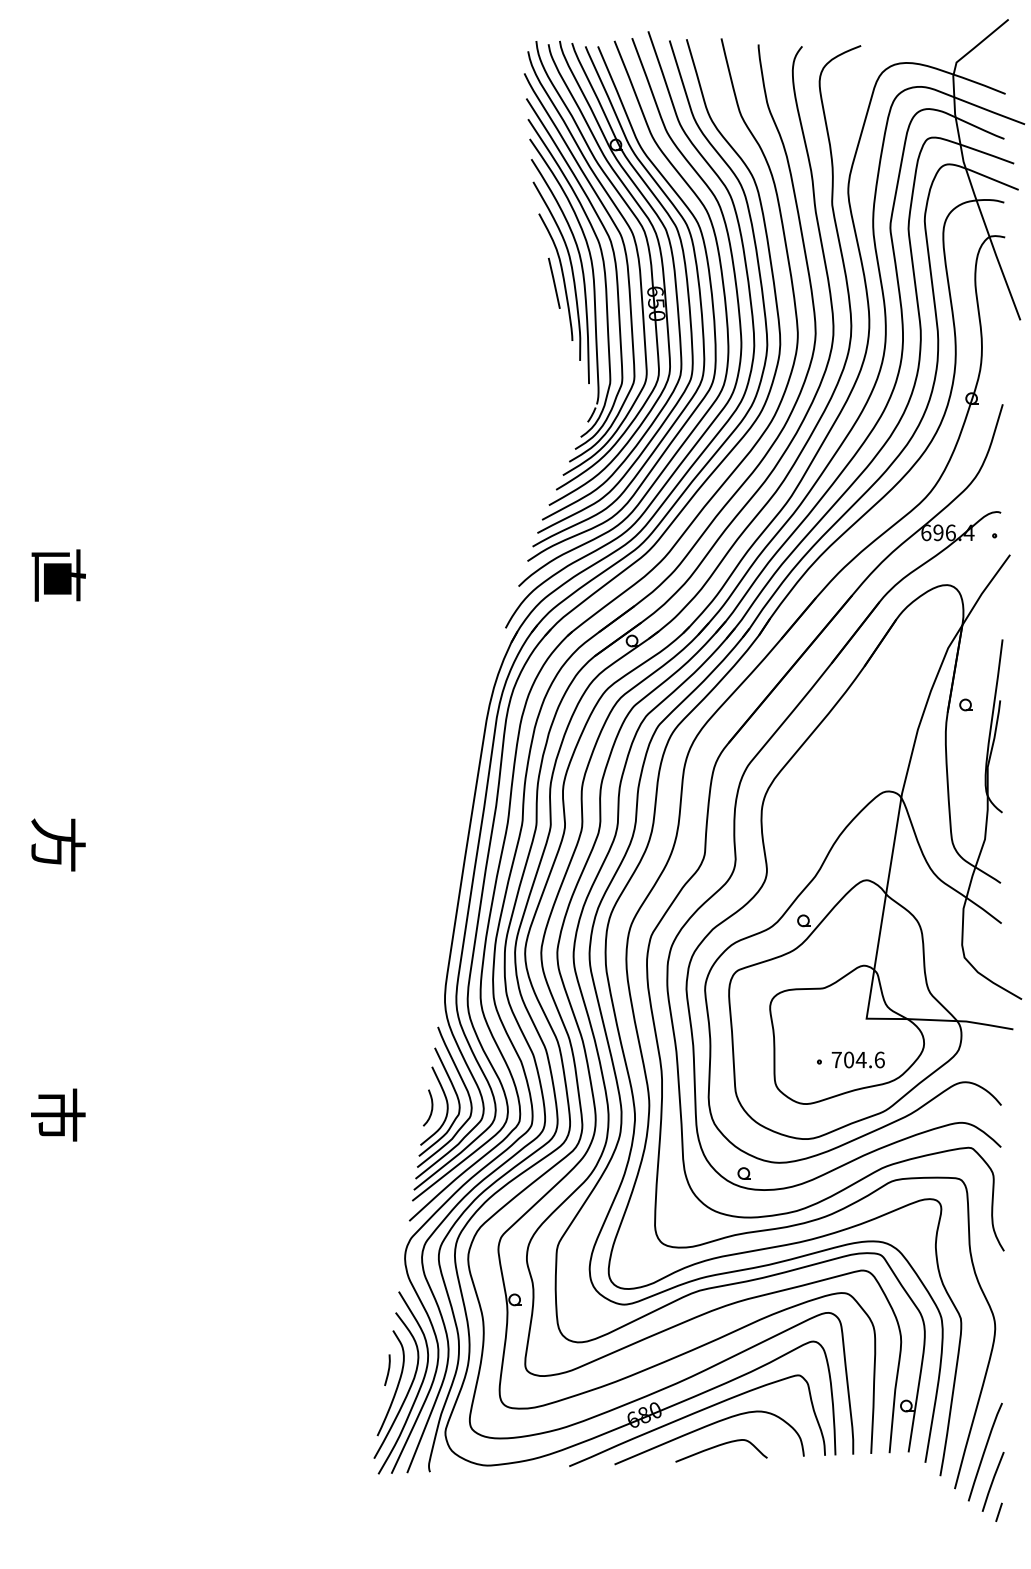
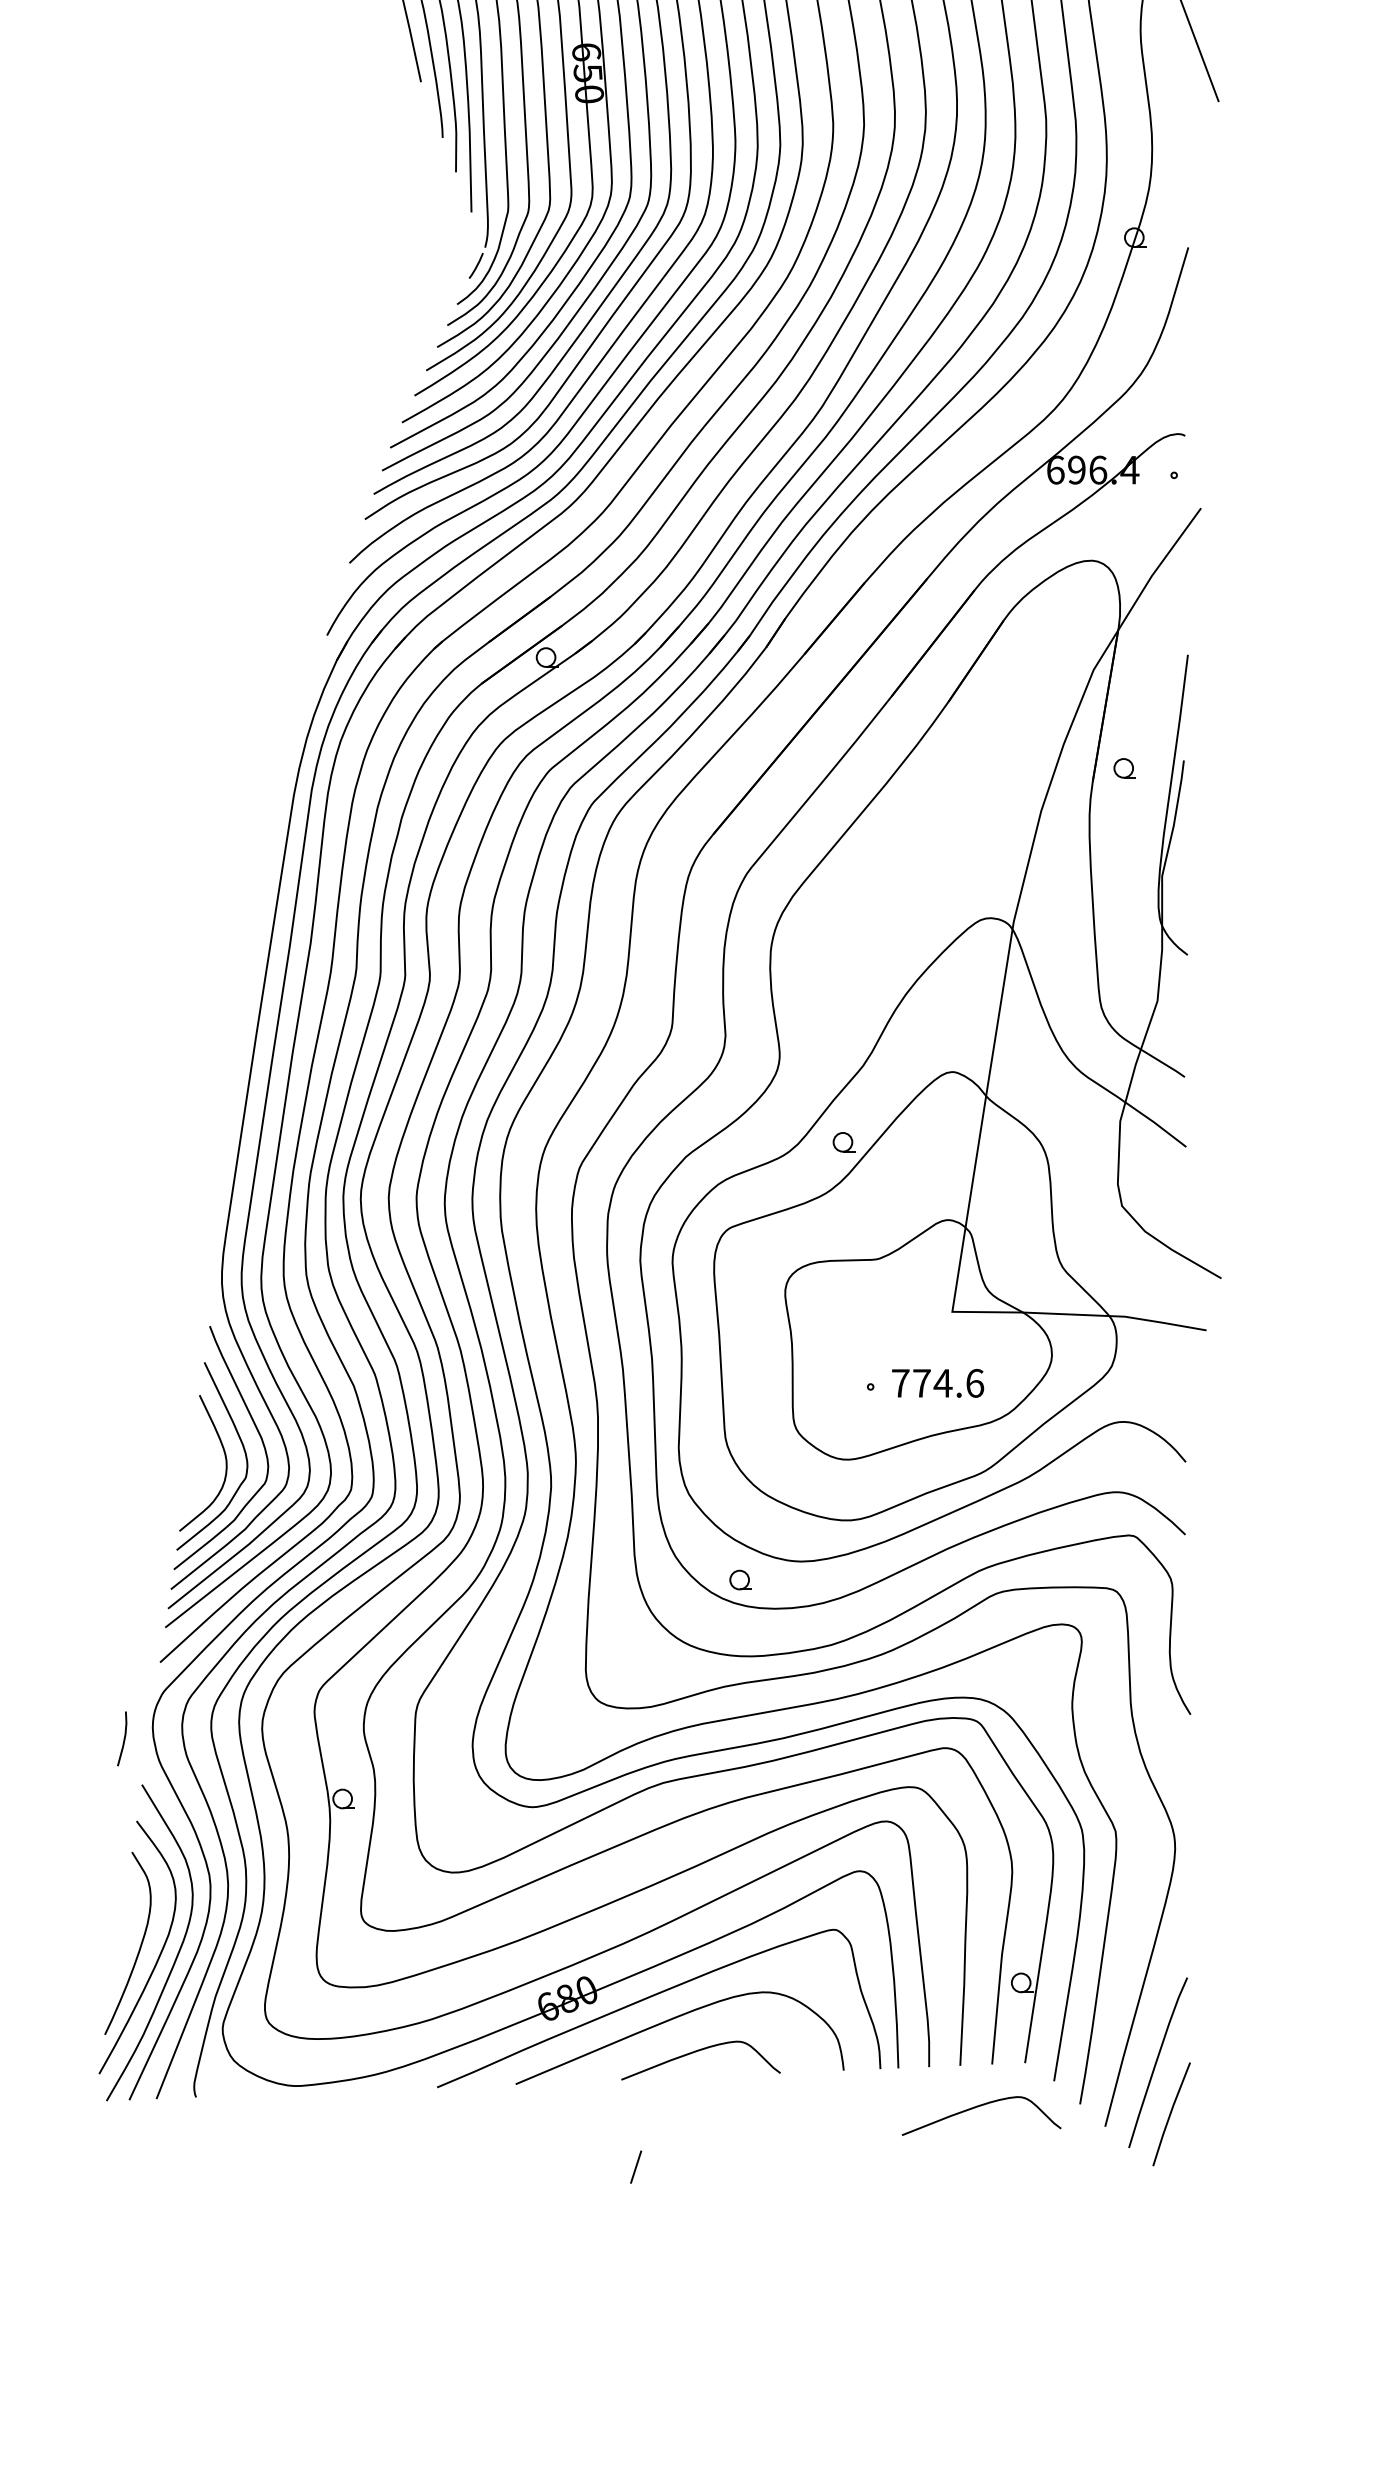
text: (849, 1059) -> (922, 1382), 704.6 -> 774.6
curve: (431, 1107) -> (198, 1465), removed
line: (388, 1369) -> (124, 1737), moved
curve: (881, 1478) -> (978, 2108), added
line: (998, 1511) -> (635, 2165), moved

